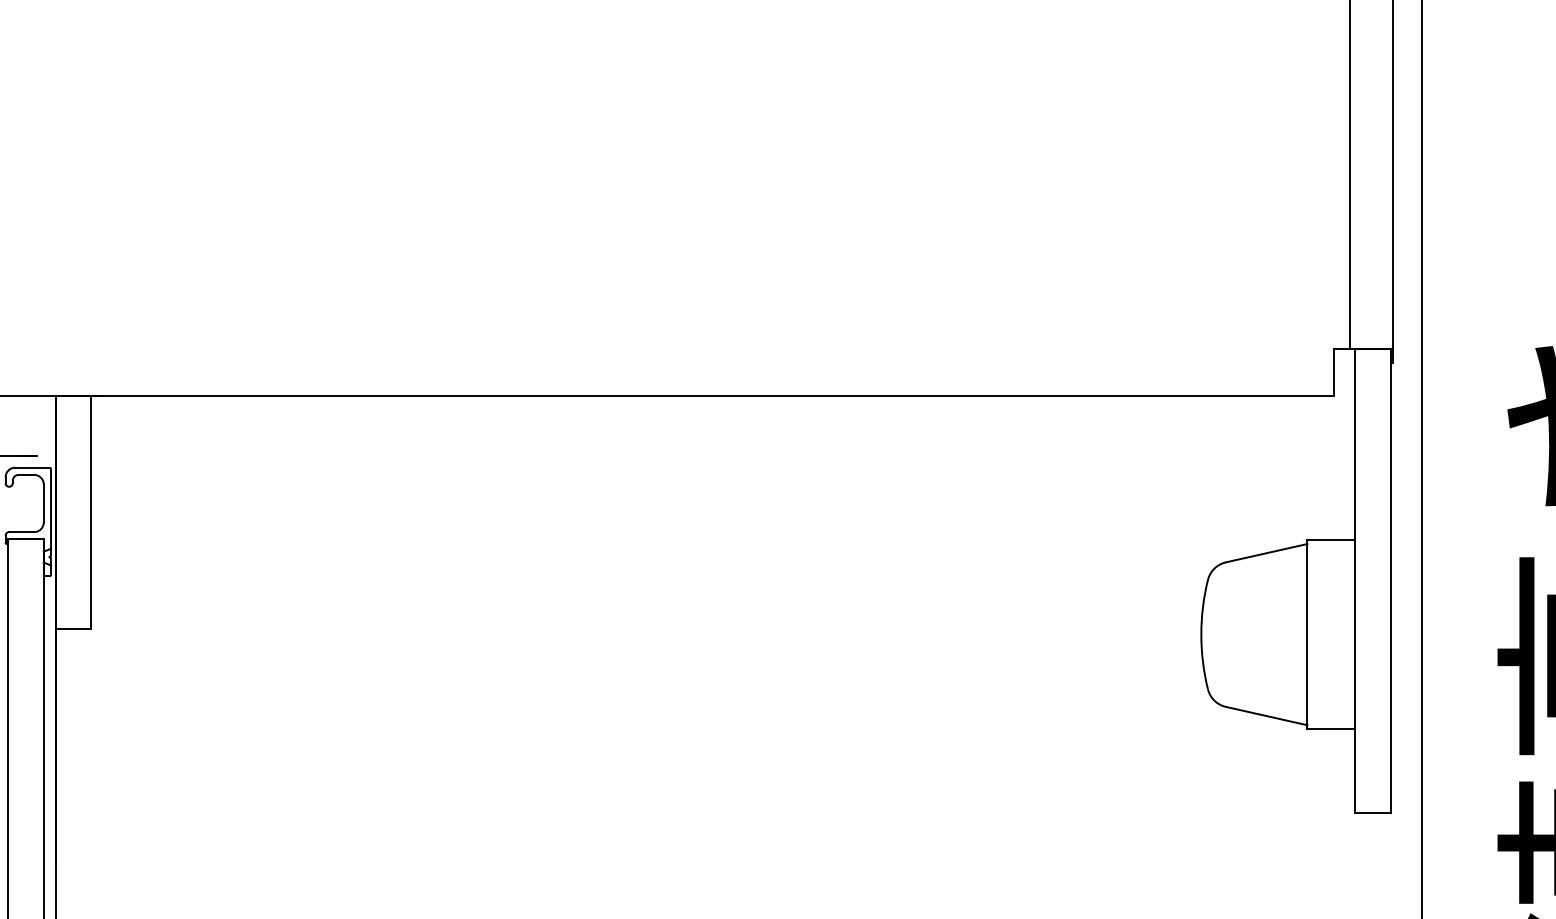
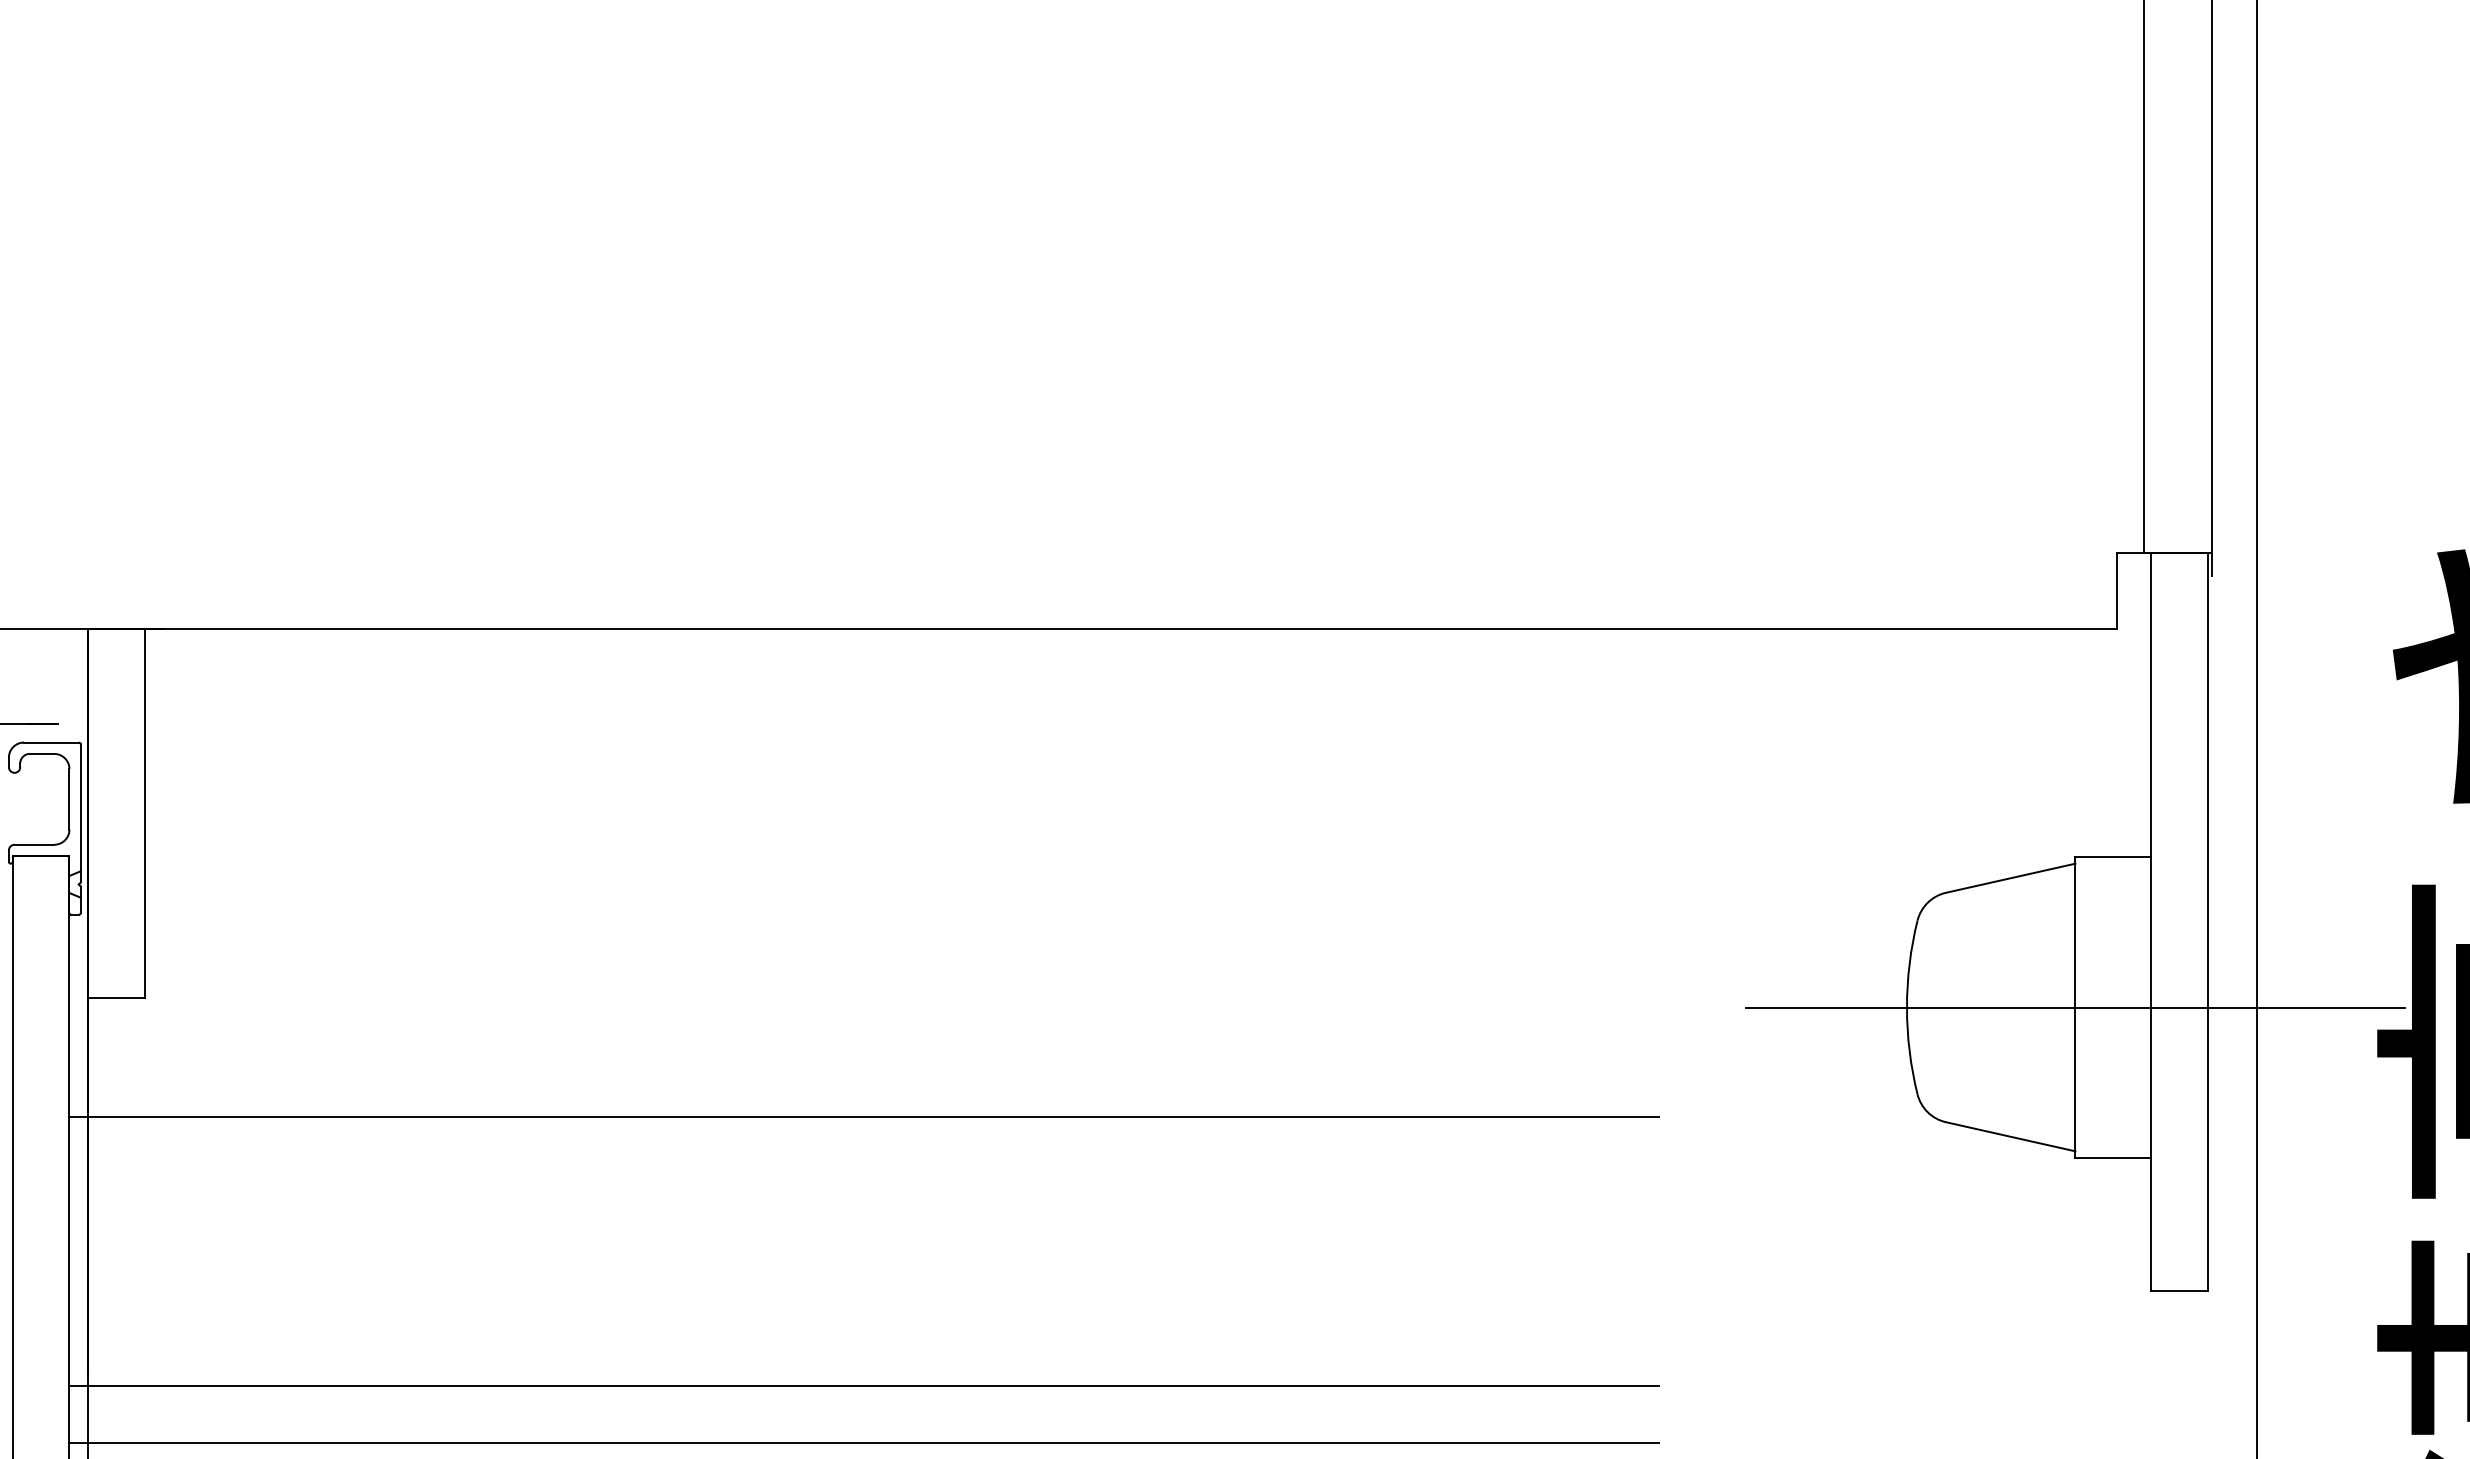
line: (1306, 634) -> (2073, 1007), added
line: (544, 703) -> (864, 1116), added
line: (544, 873) -> (864, 1386), added
line: (544, 908) -> (864, 1442), added

